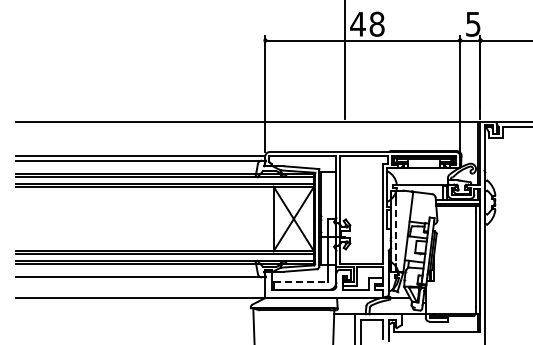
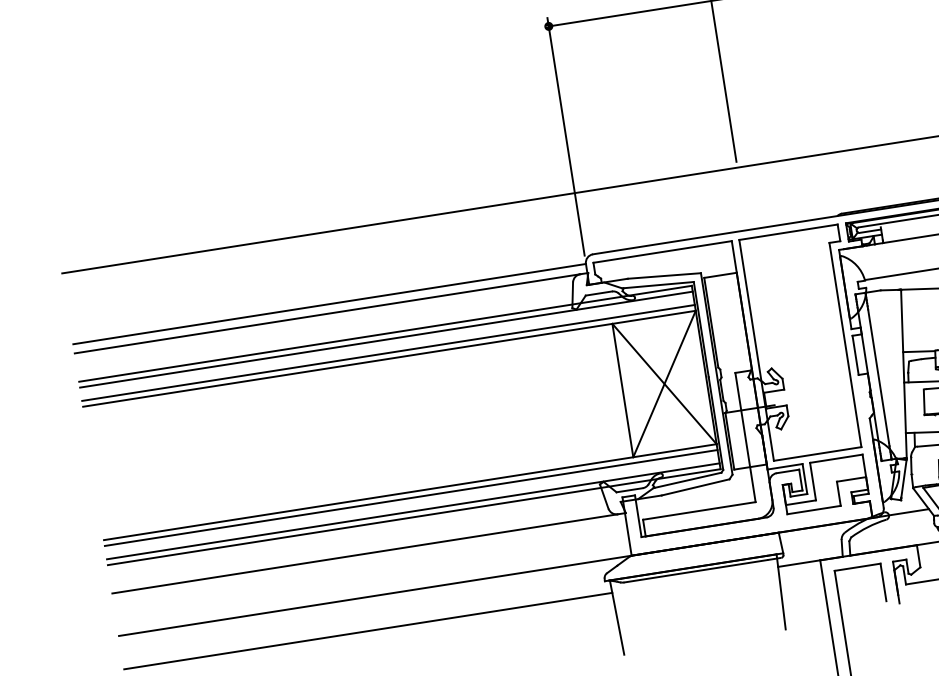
line: (396, 231) -> (879, 376), dashed -> solid
line: (301, 281) -> (700, 509), dashed -> solid
line: (134, 314) -> (367, 631), added

